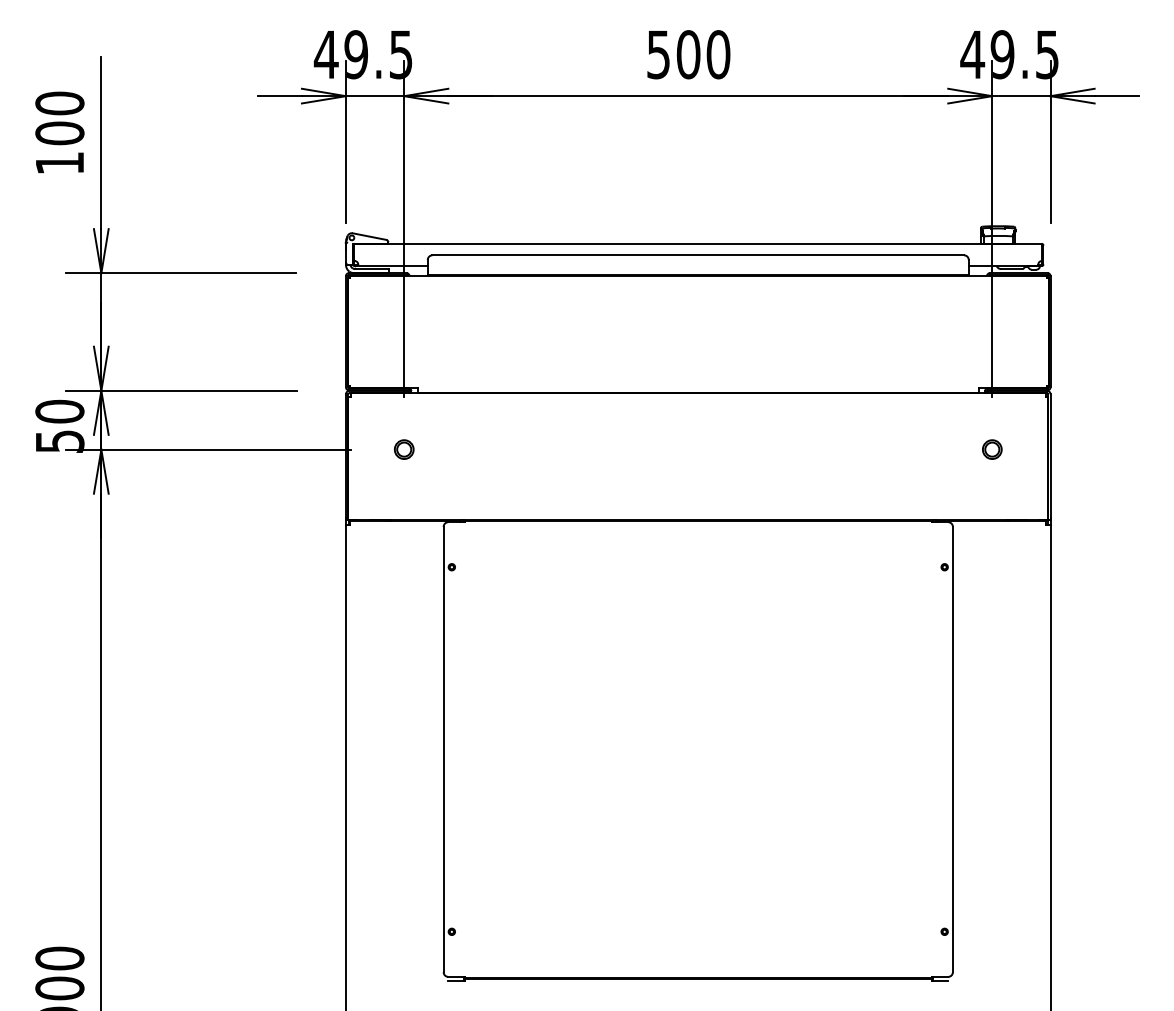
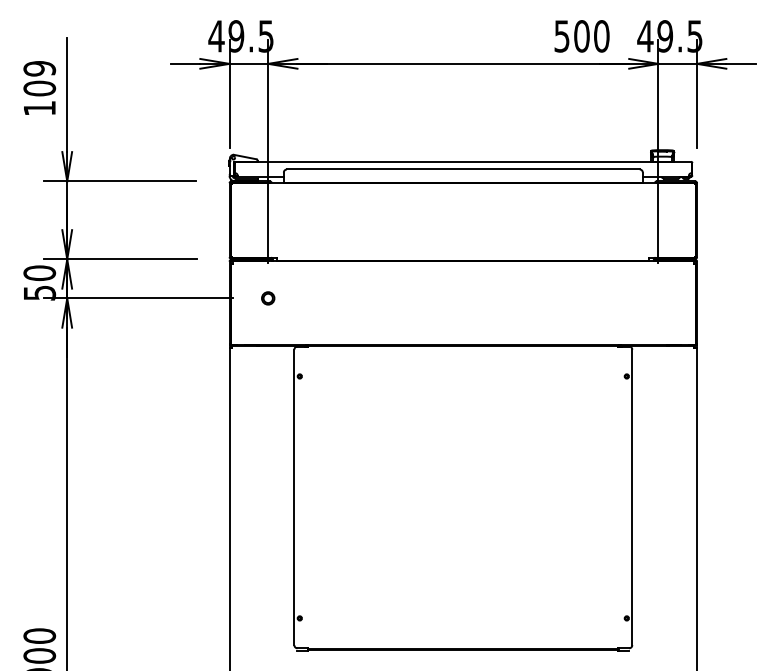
text: (687, 54) -> (581, 36), moved
text: (59, 103) -> (39, 68), 100 -> 109
circle: (992, 449) -> (658, 298), removed

